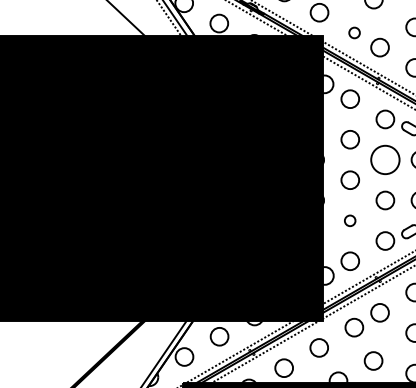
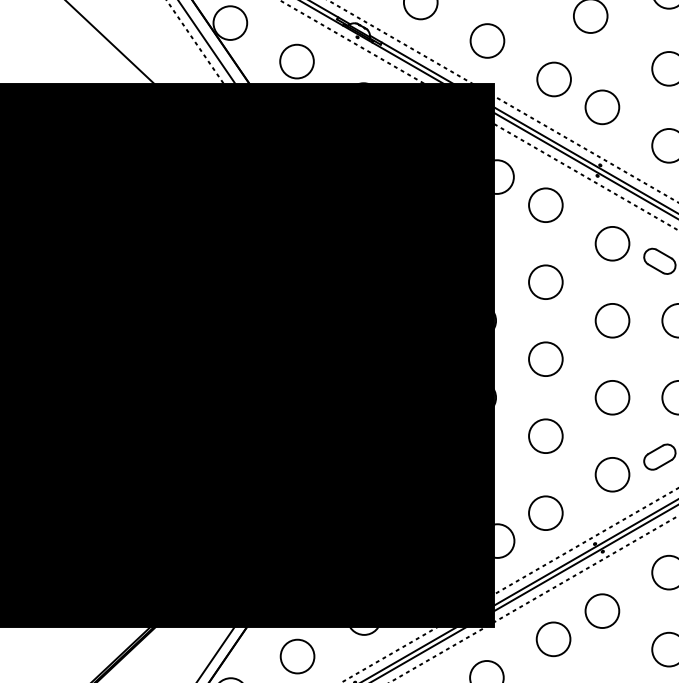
circle: (354, 32) -> (553, 78), size x1.67
circle: (385, 159) -> (612, 319), size x0.62
circle: (349, 220) -> (544, 435), size x1.67

